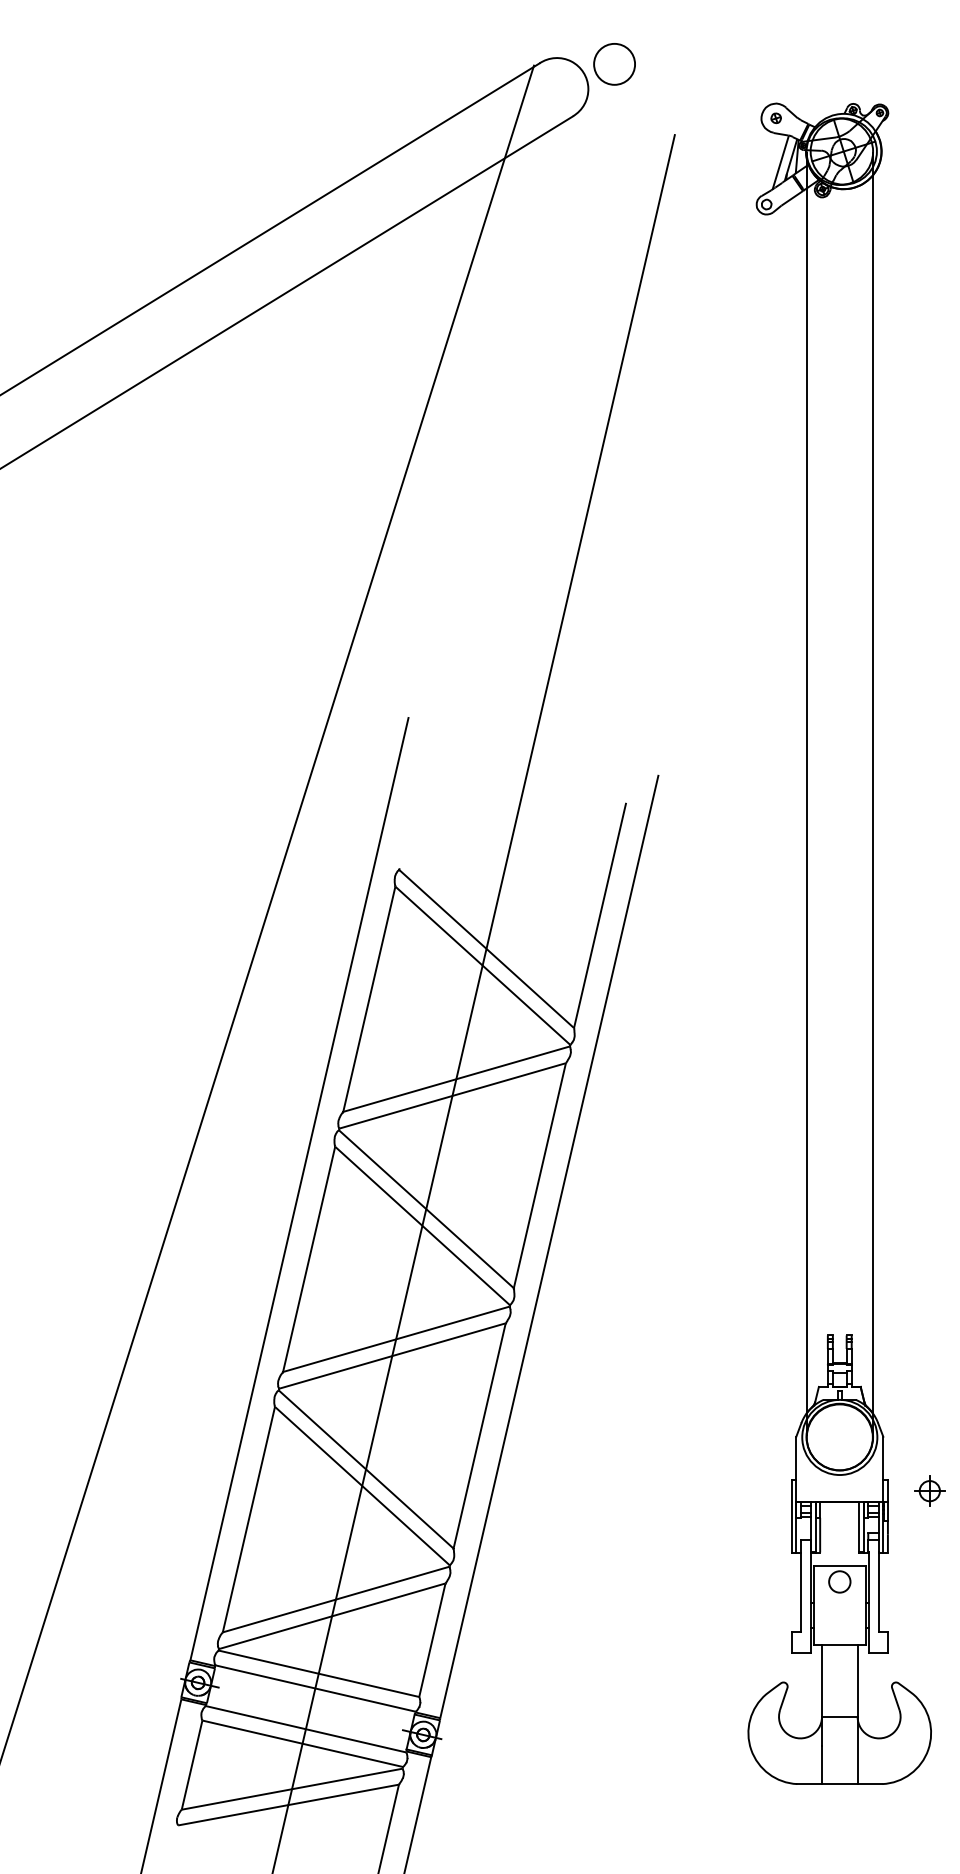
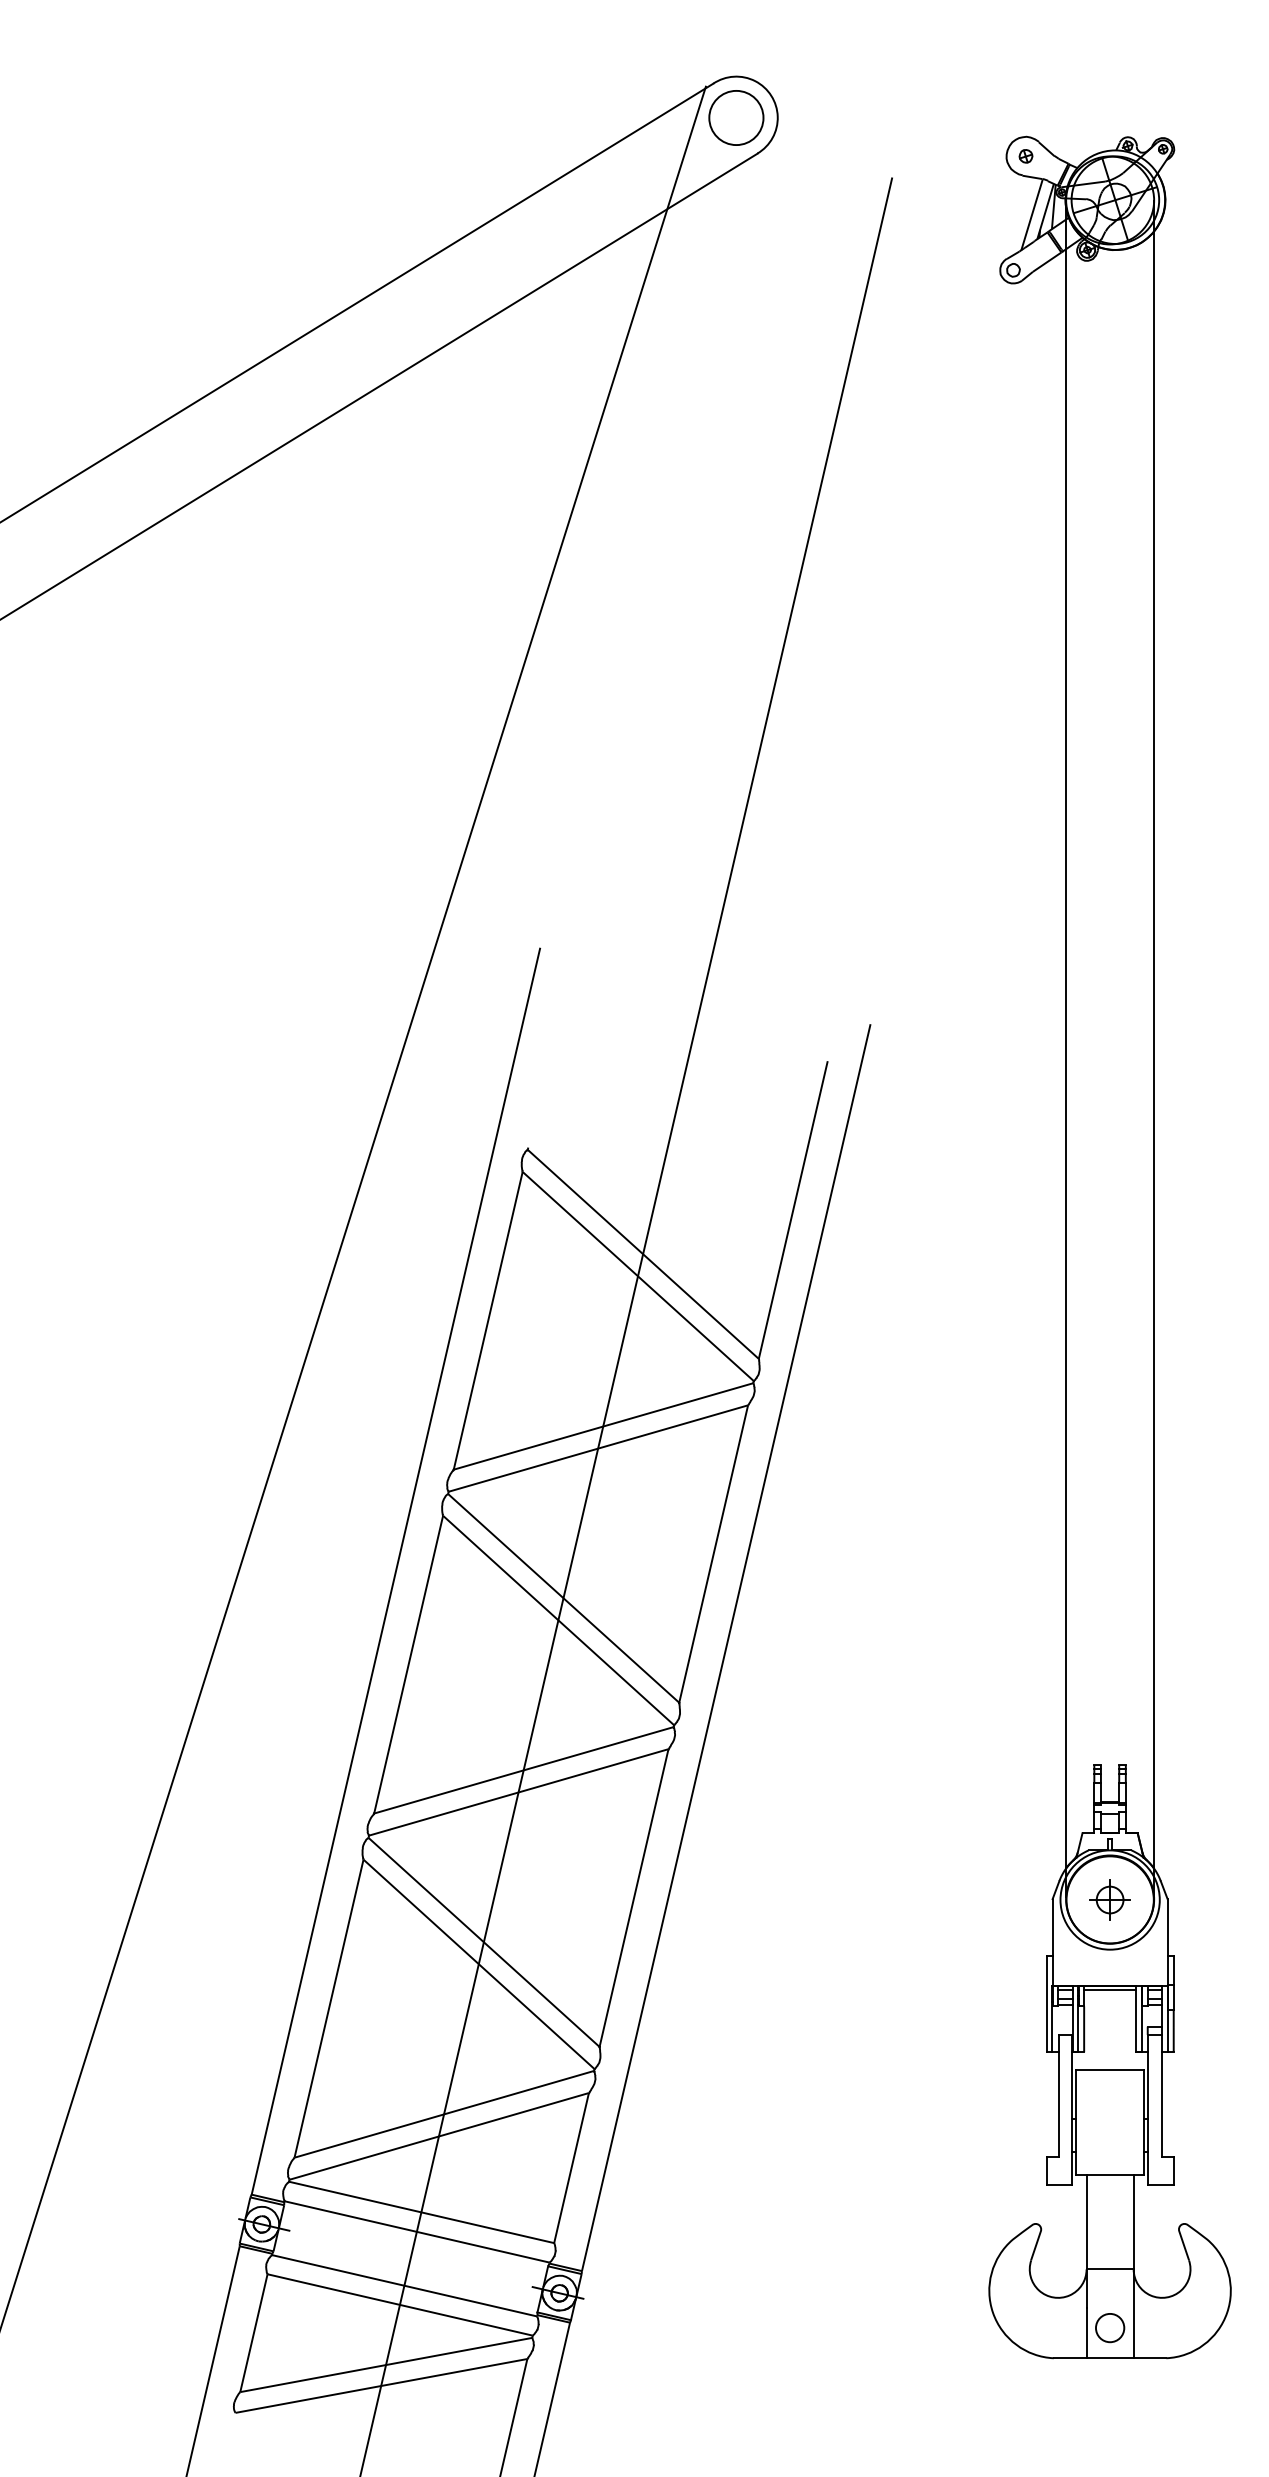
circle: (614, 63) -> (736, 117), moved
part: (929, 1490) -> (1109, 1899), moved
line: (840, 1505) -> (1110, 1990), added
circle: (840, 1582) -> (1110, 2328), moved

